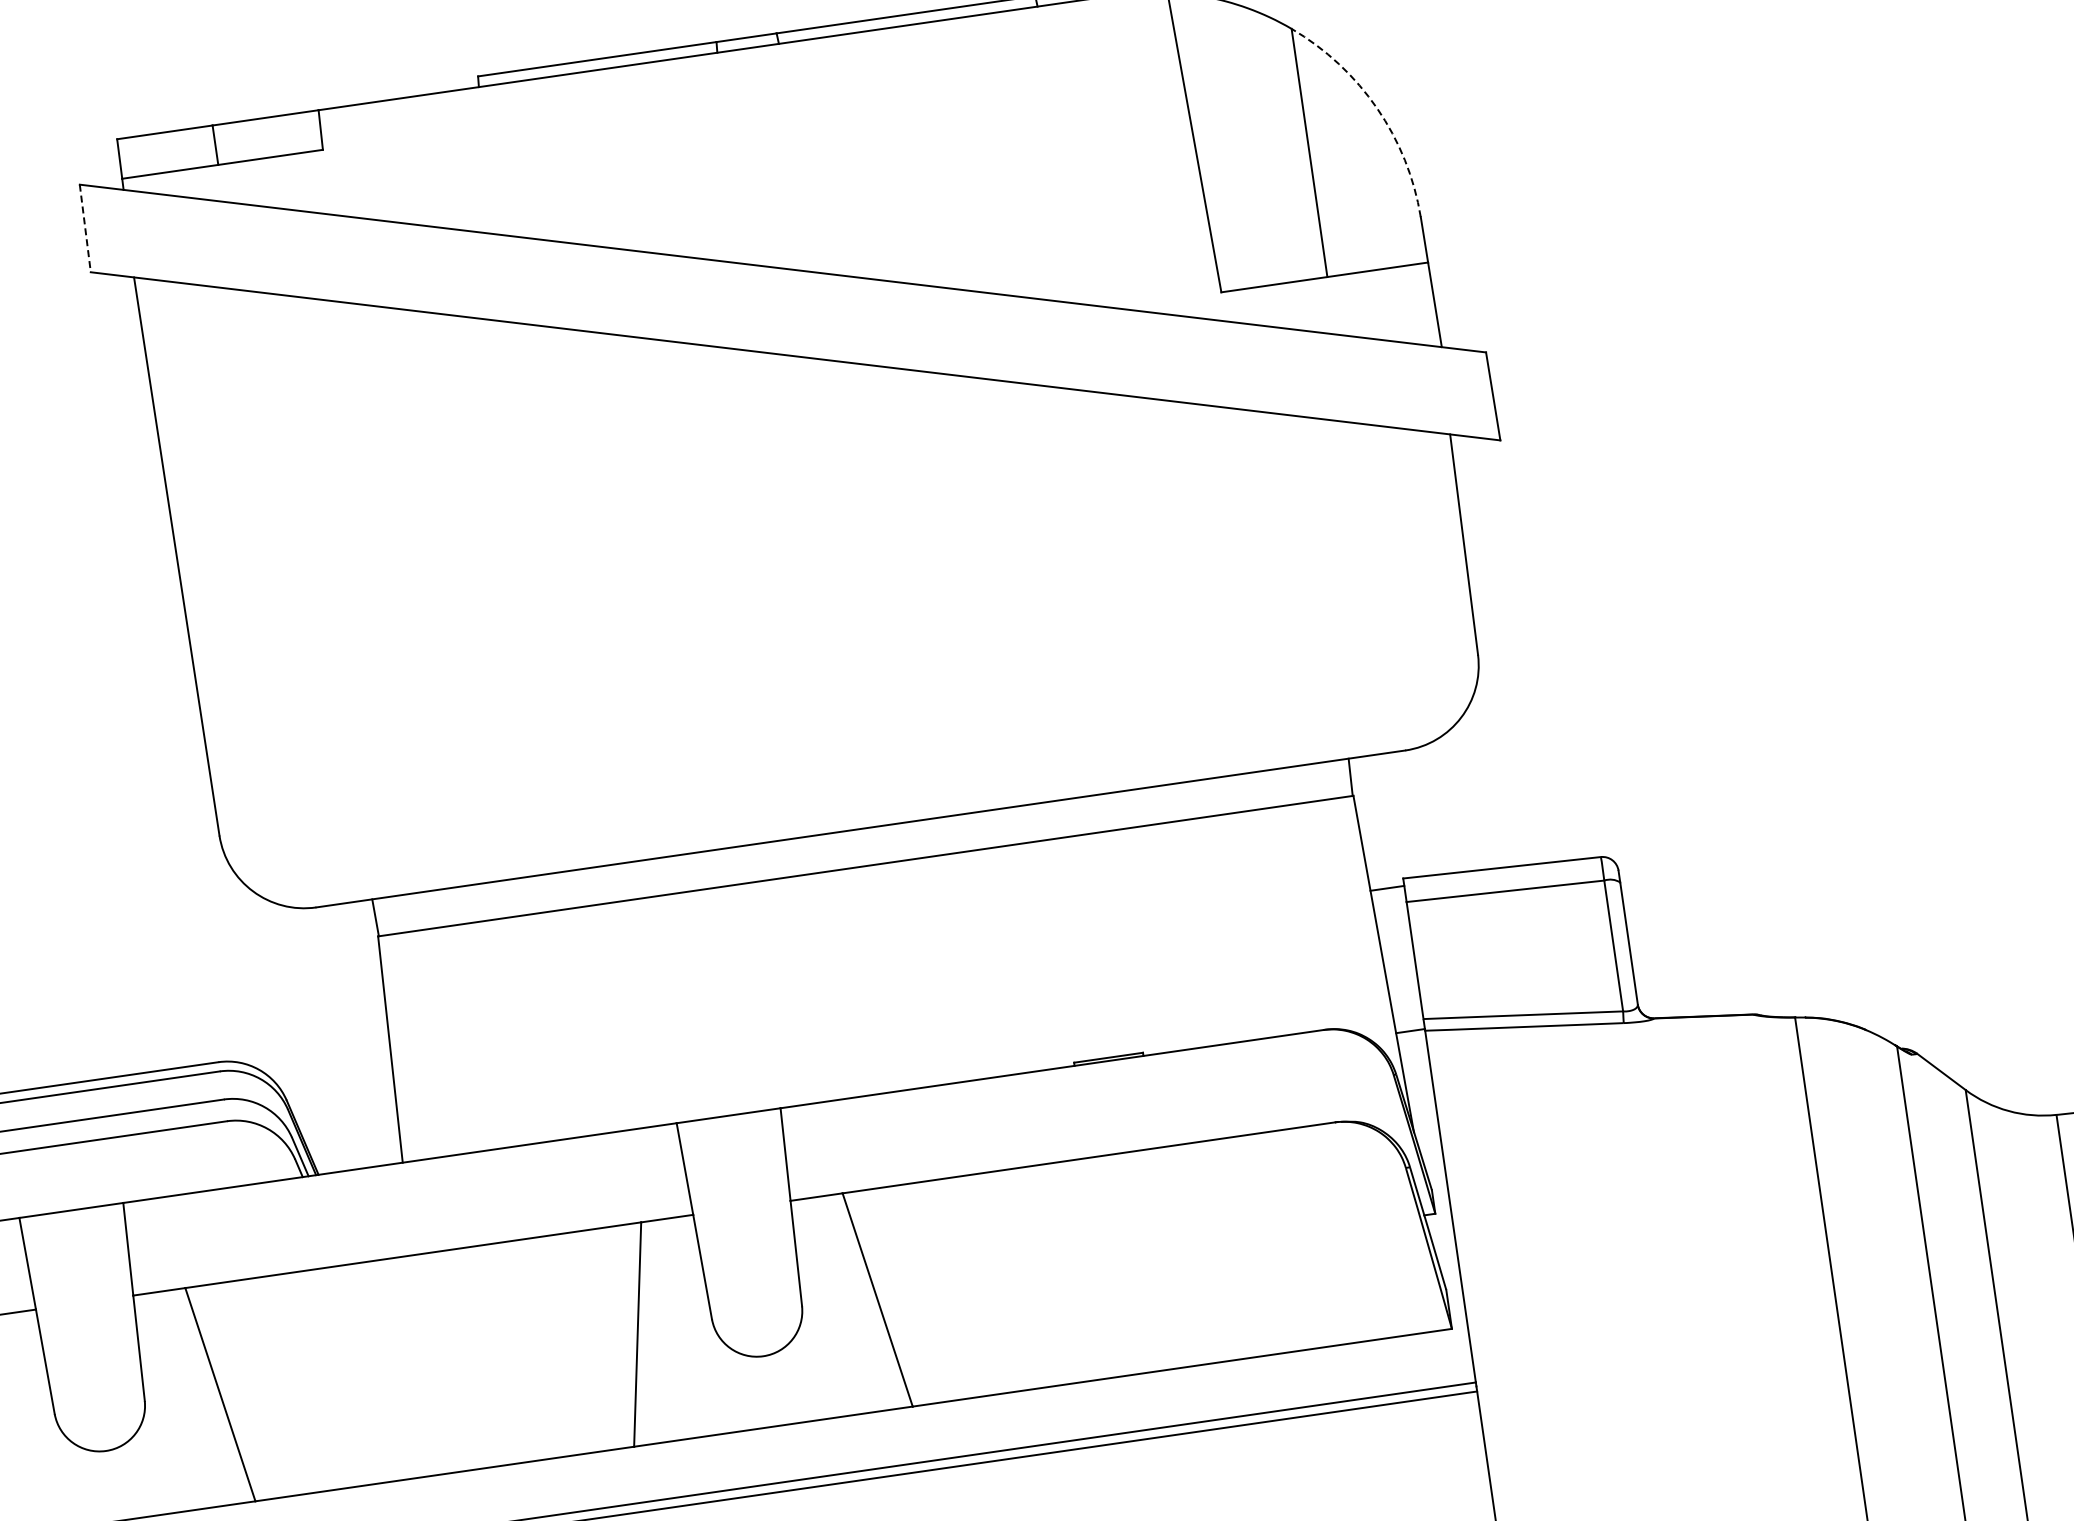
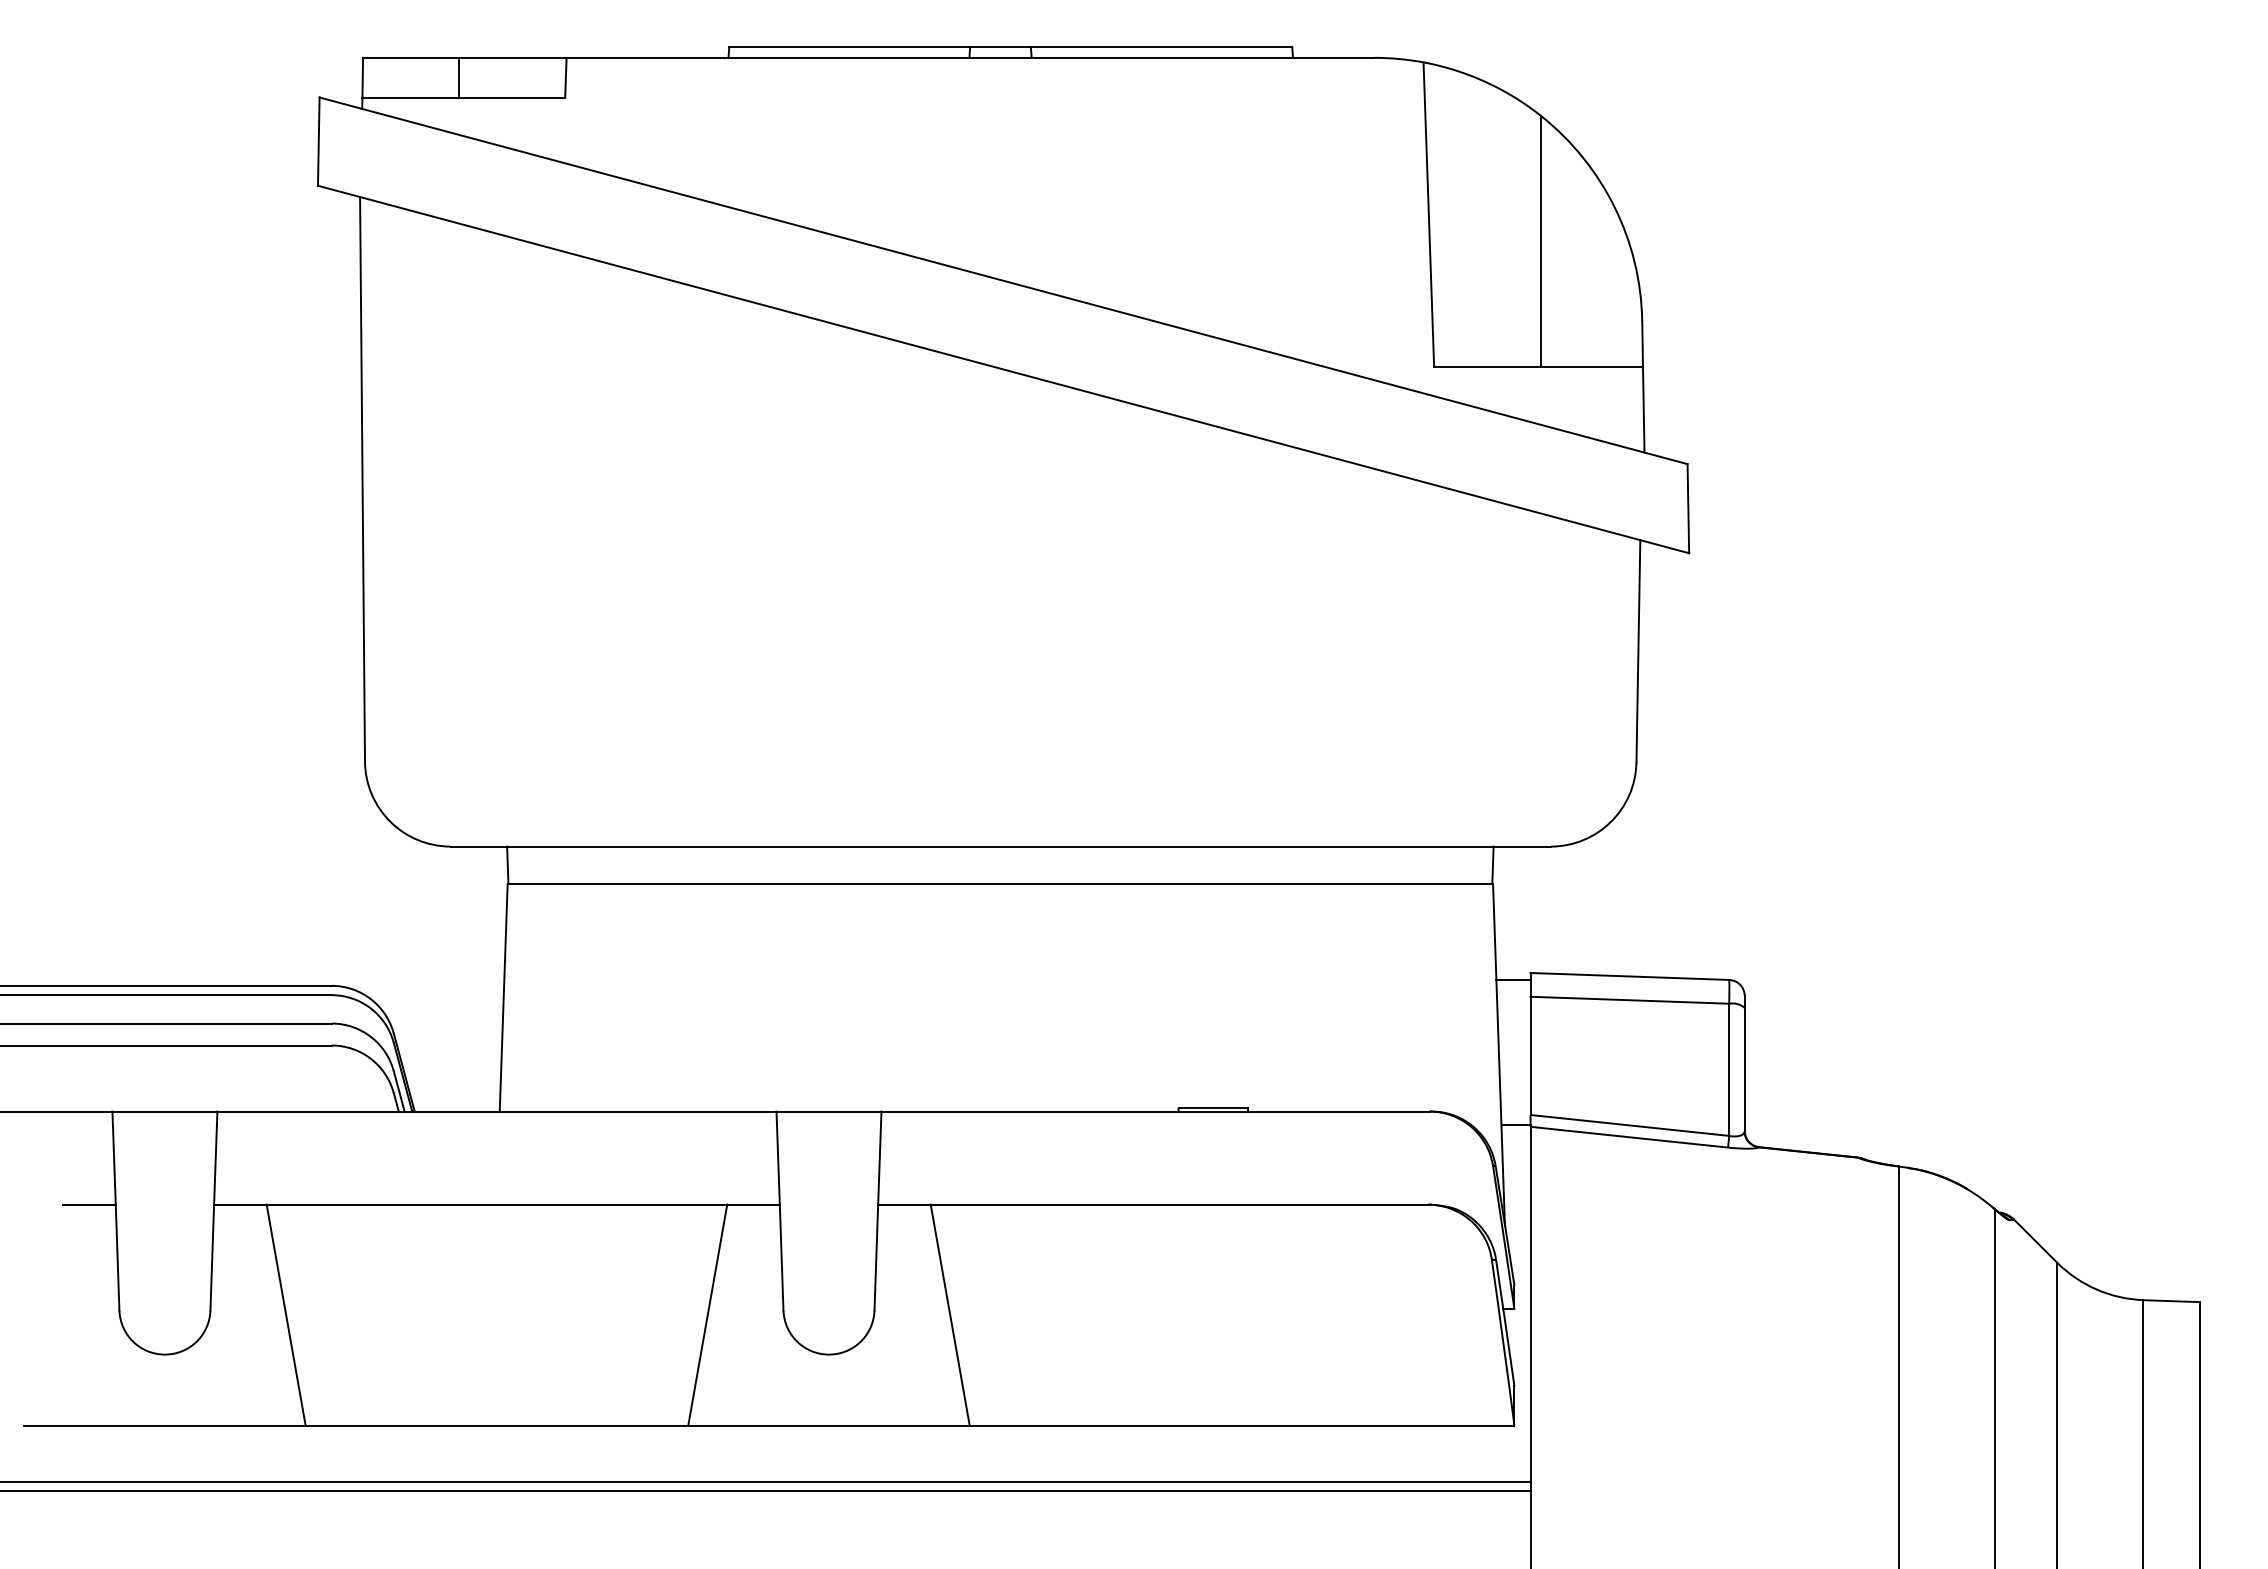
arc: (1377, 108) -> (1614, 207), dashed -> solid
line: (85, 229) -> (318, 142), dashed -> solid

